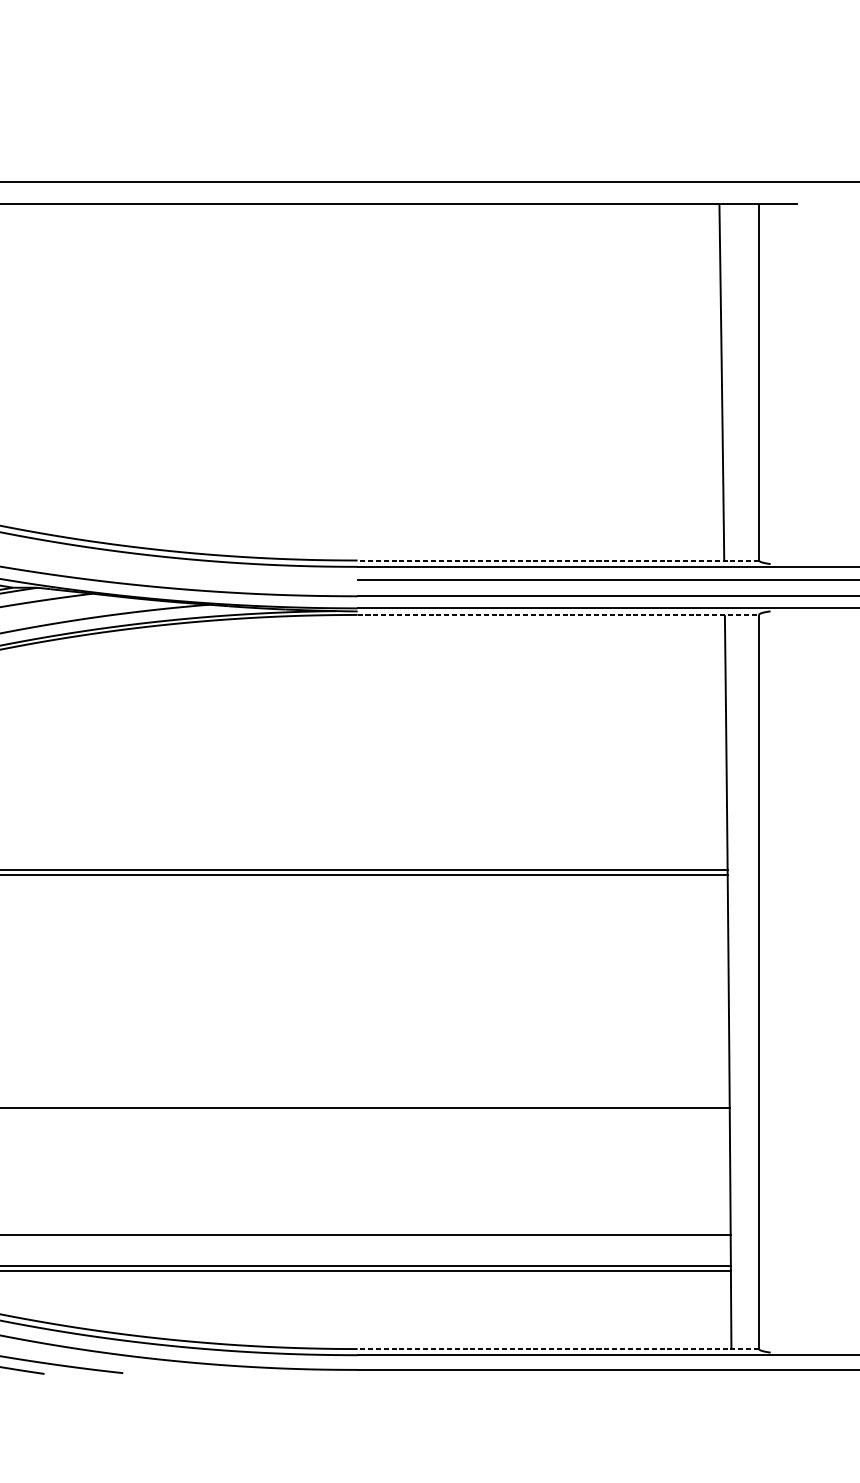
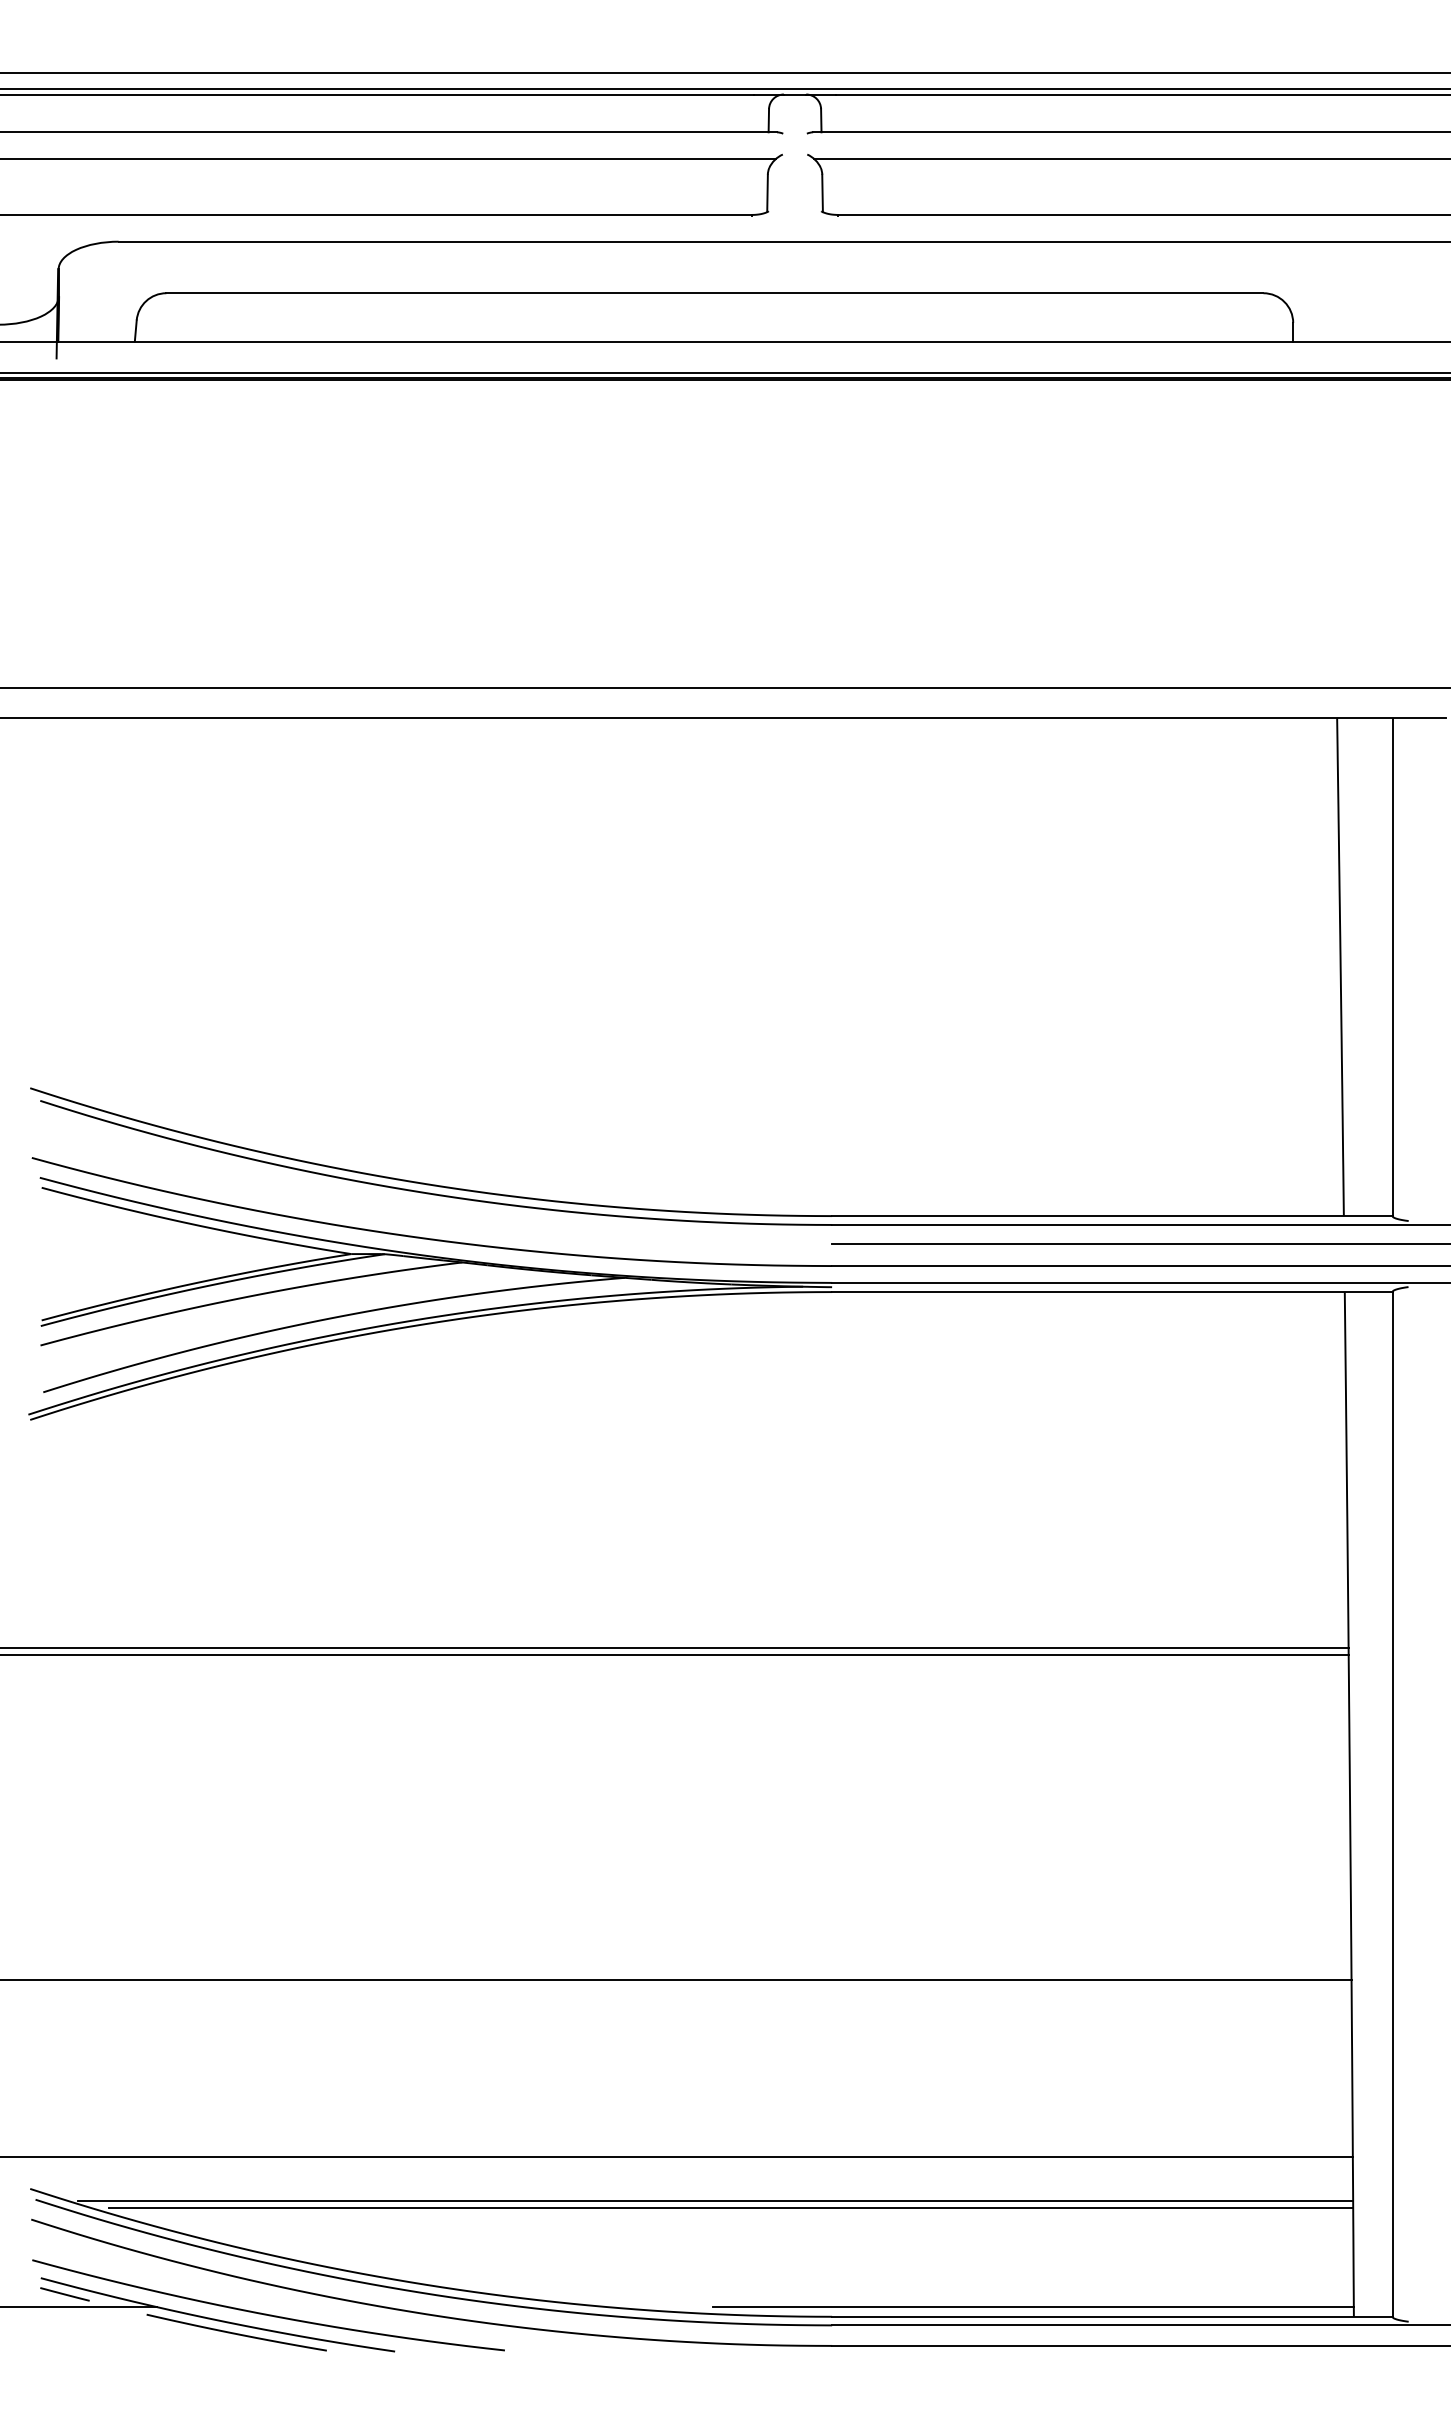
line: (557, 560) -> (1111, 1216), dashed -> solid
line: (558, 615) -> (1112, 1292), dashed -> solid
line: (501, 1342) -> (1032, 2307), added
line: (557, 1348) -> (1111, 2316), dashed -> solid

